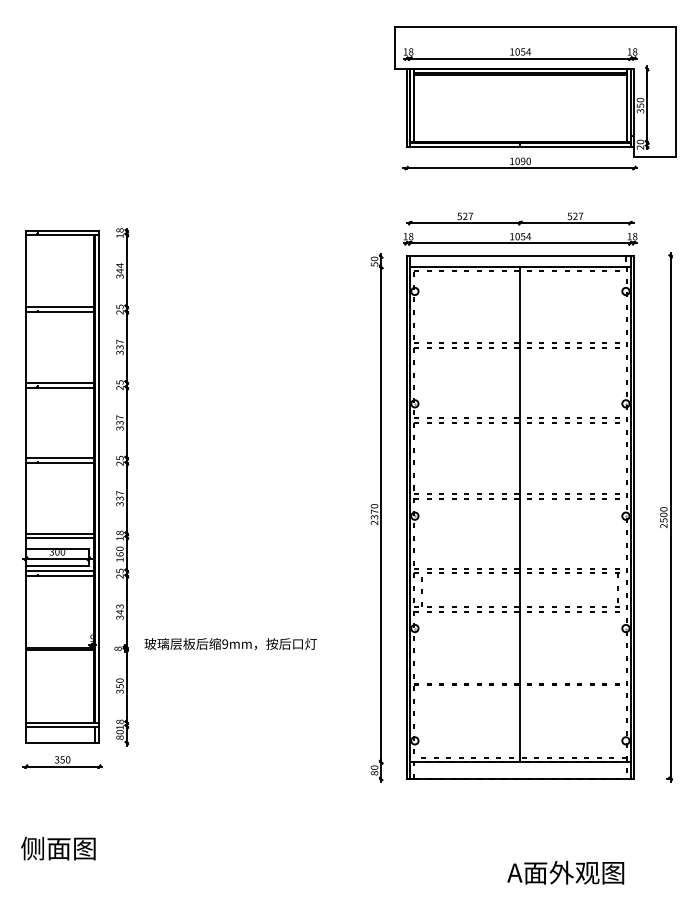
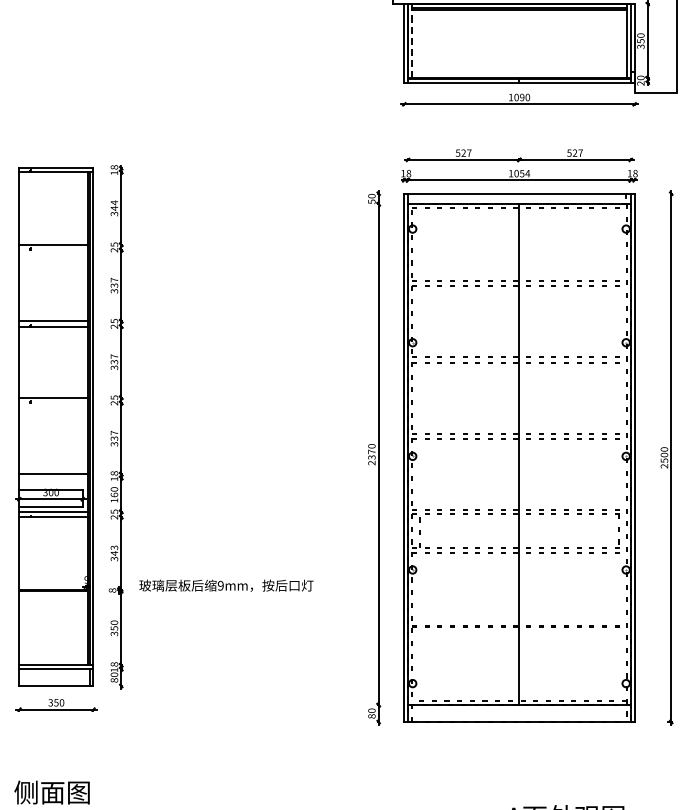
line: (414, 105) -> (412, 41), solid -> dashed
line: (59, 312) -> (53, 250), removed
line: (59, 463) -> (53, 403), removed
line: (59, 537) -> (53, 477), removed

